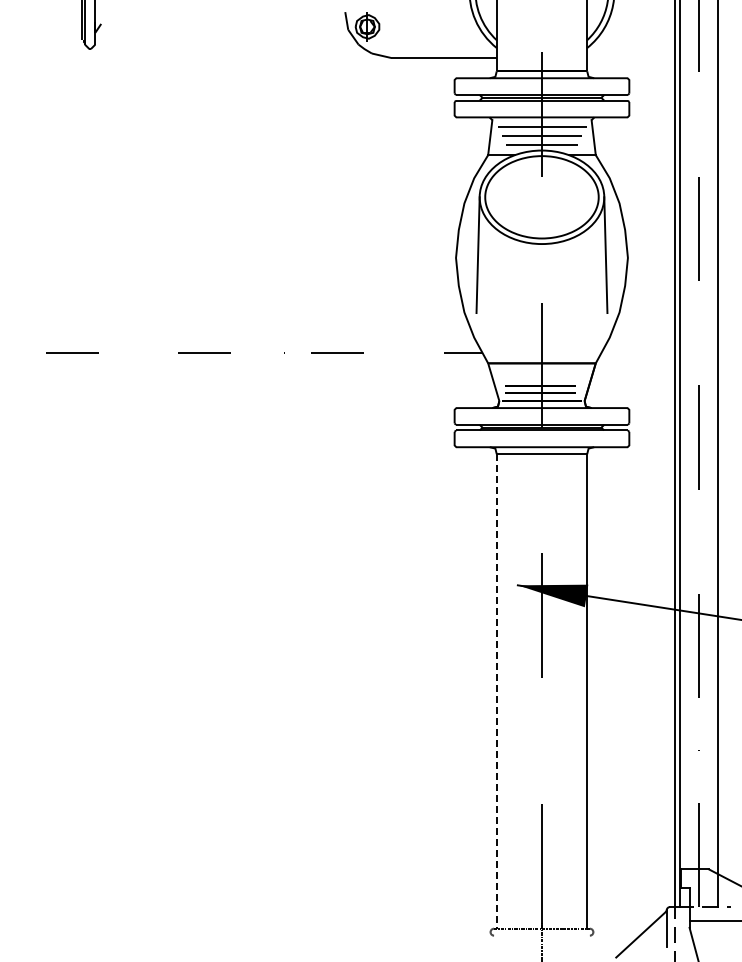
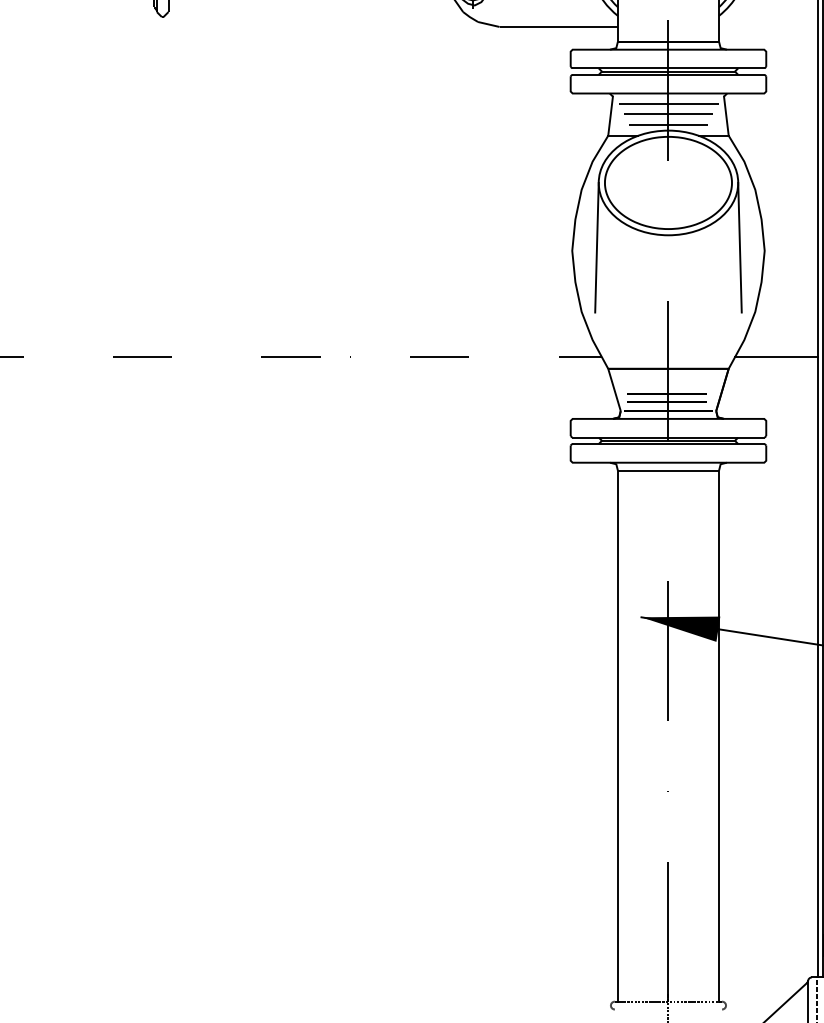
line: (638, 352) -> (776, 356), added
line: (496, 691) -> (617, 736), dashed -> solid

